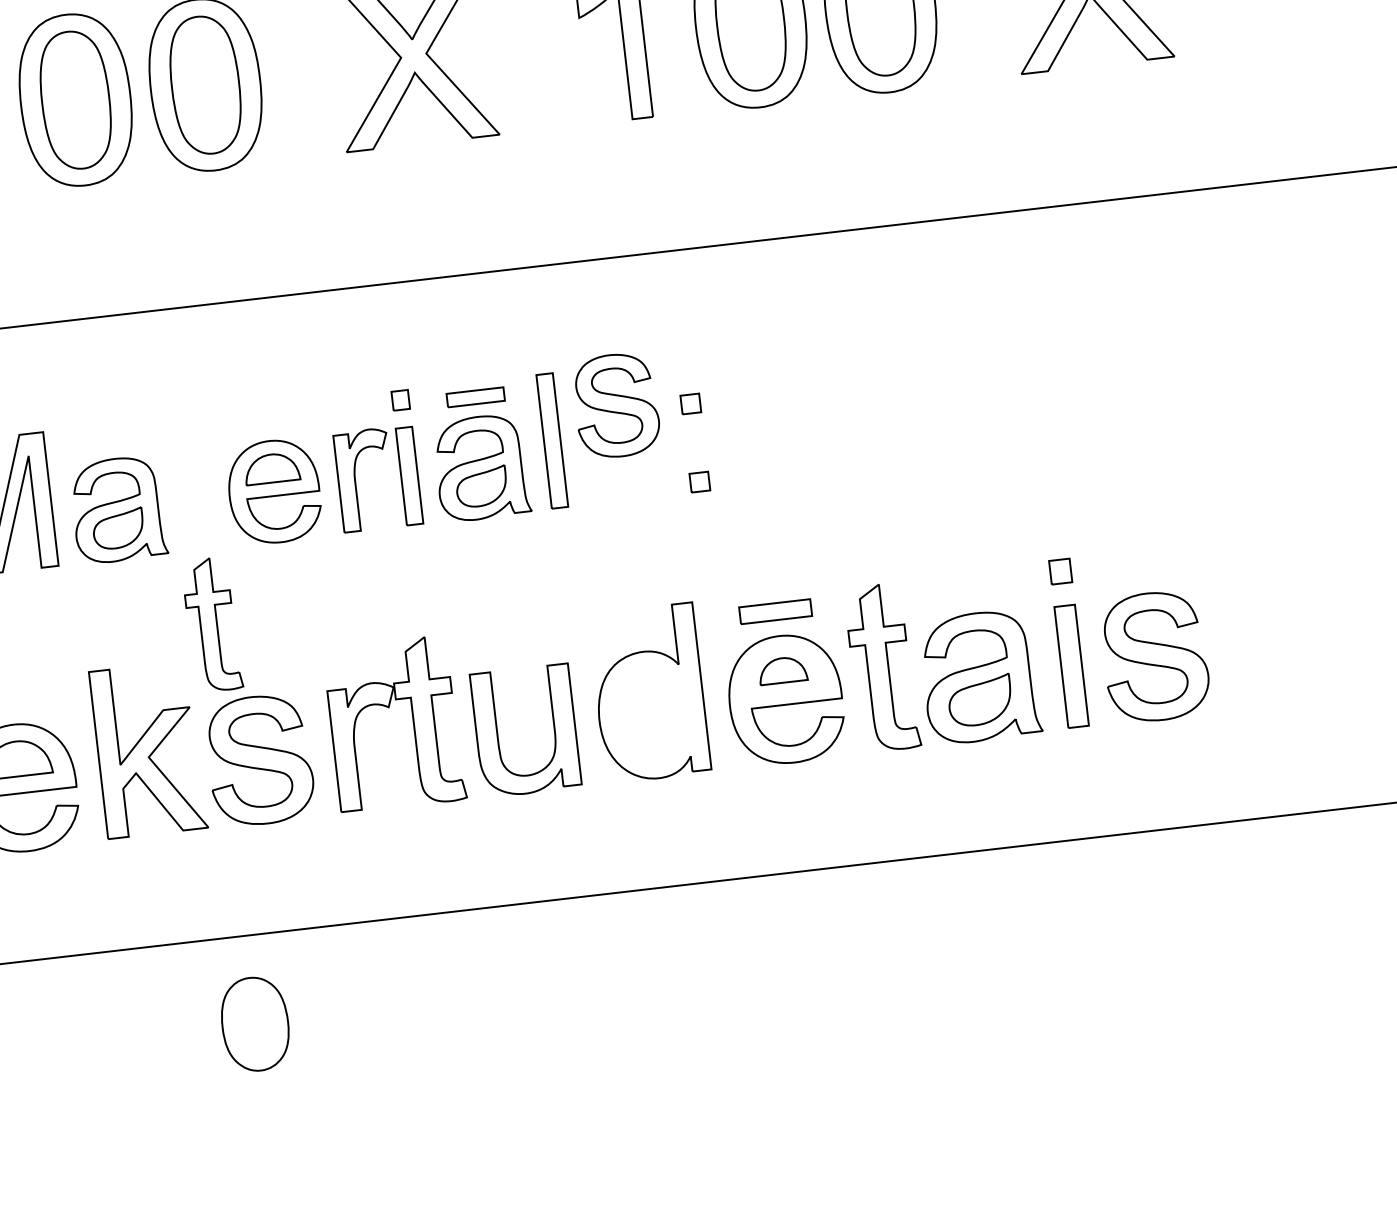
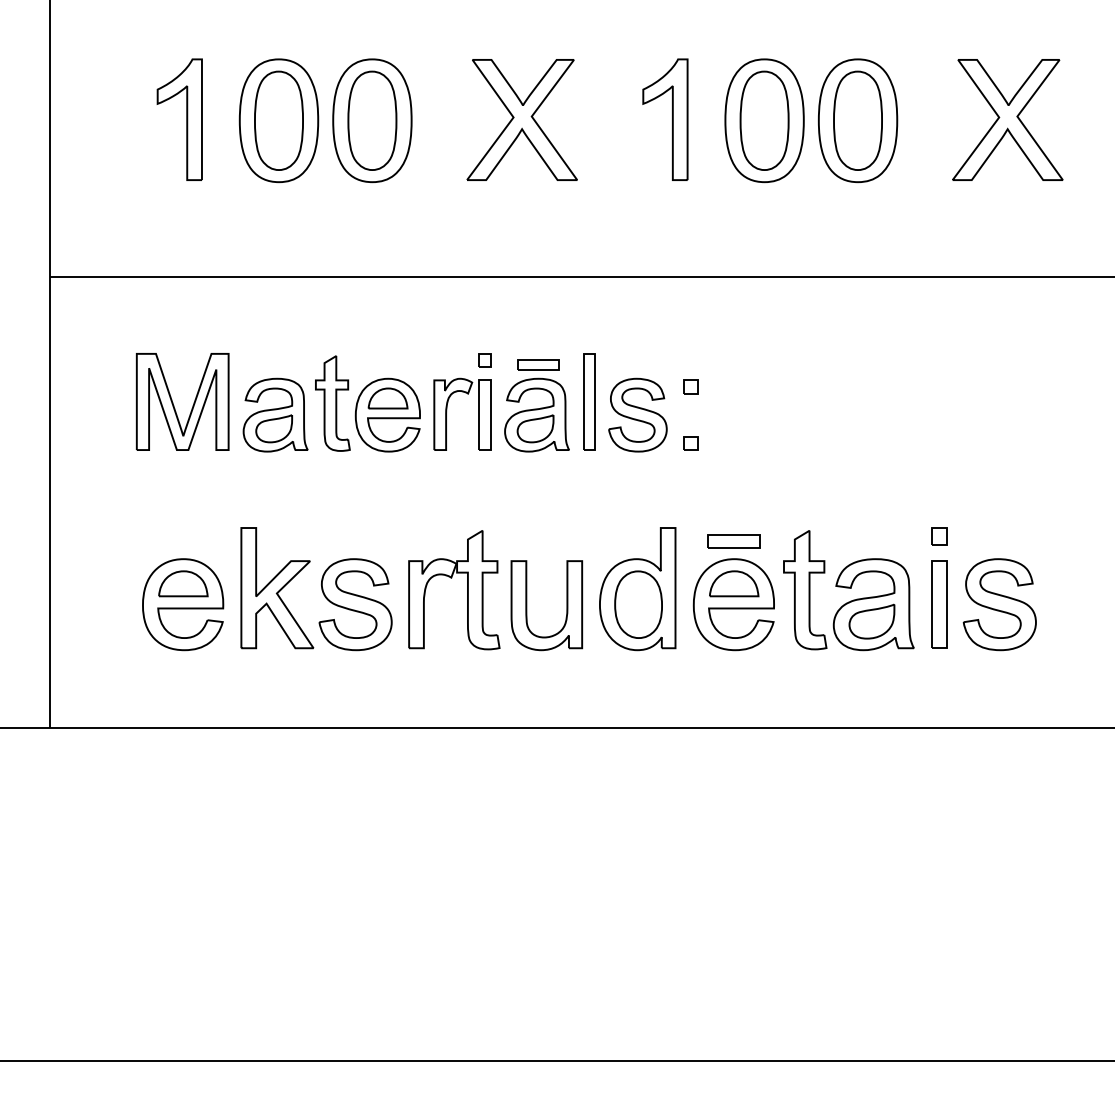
part: (615, 404) -> (637, 414), moved
part: (211, 624) -> (332, 403), moved
part: (783, 669) -> (734, 583), size x1.43
part: (255, 1023) -> (638, 604), moved

